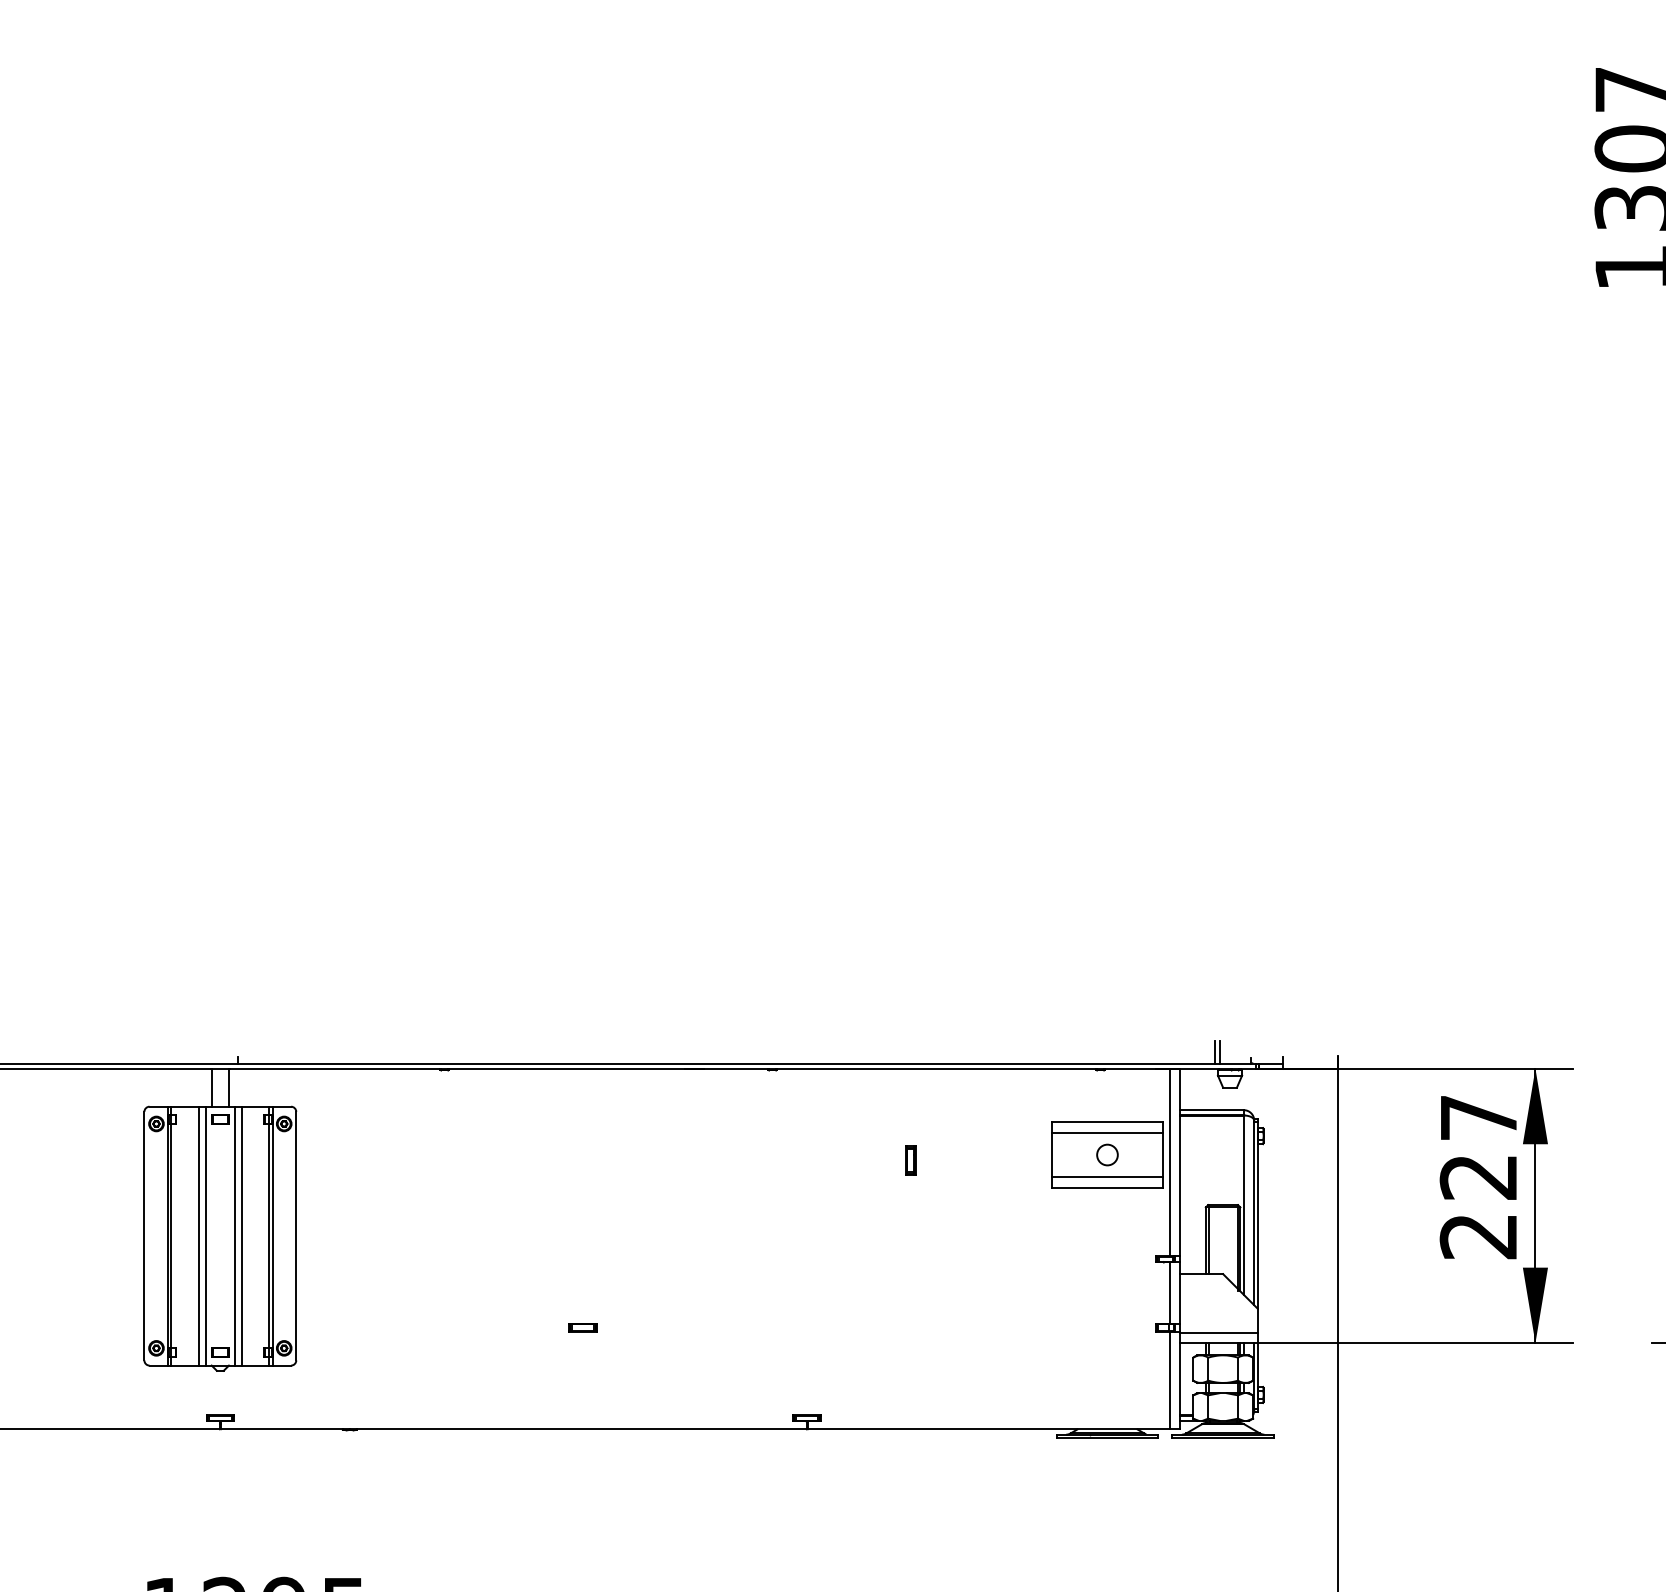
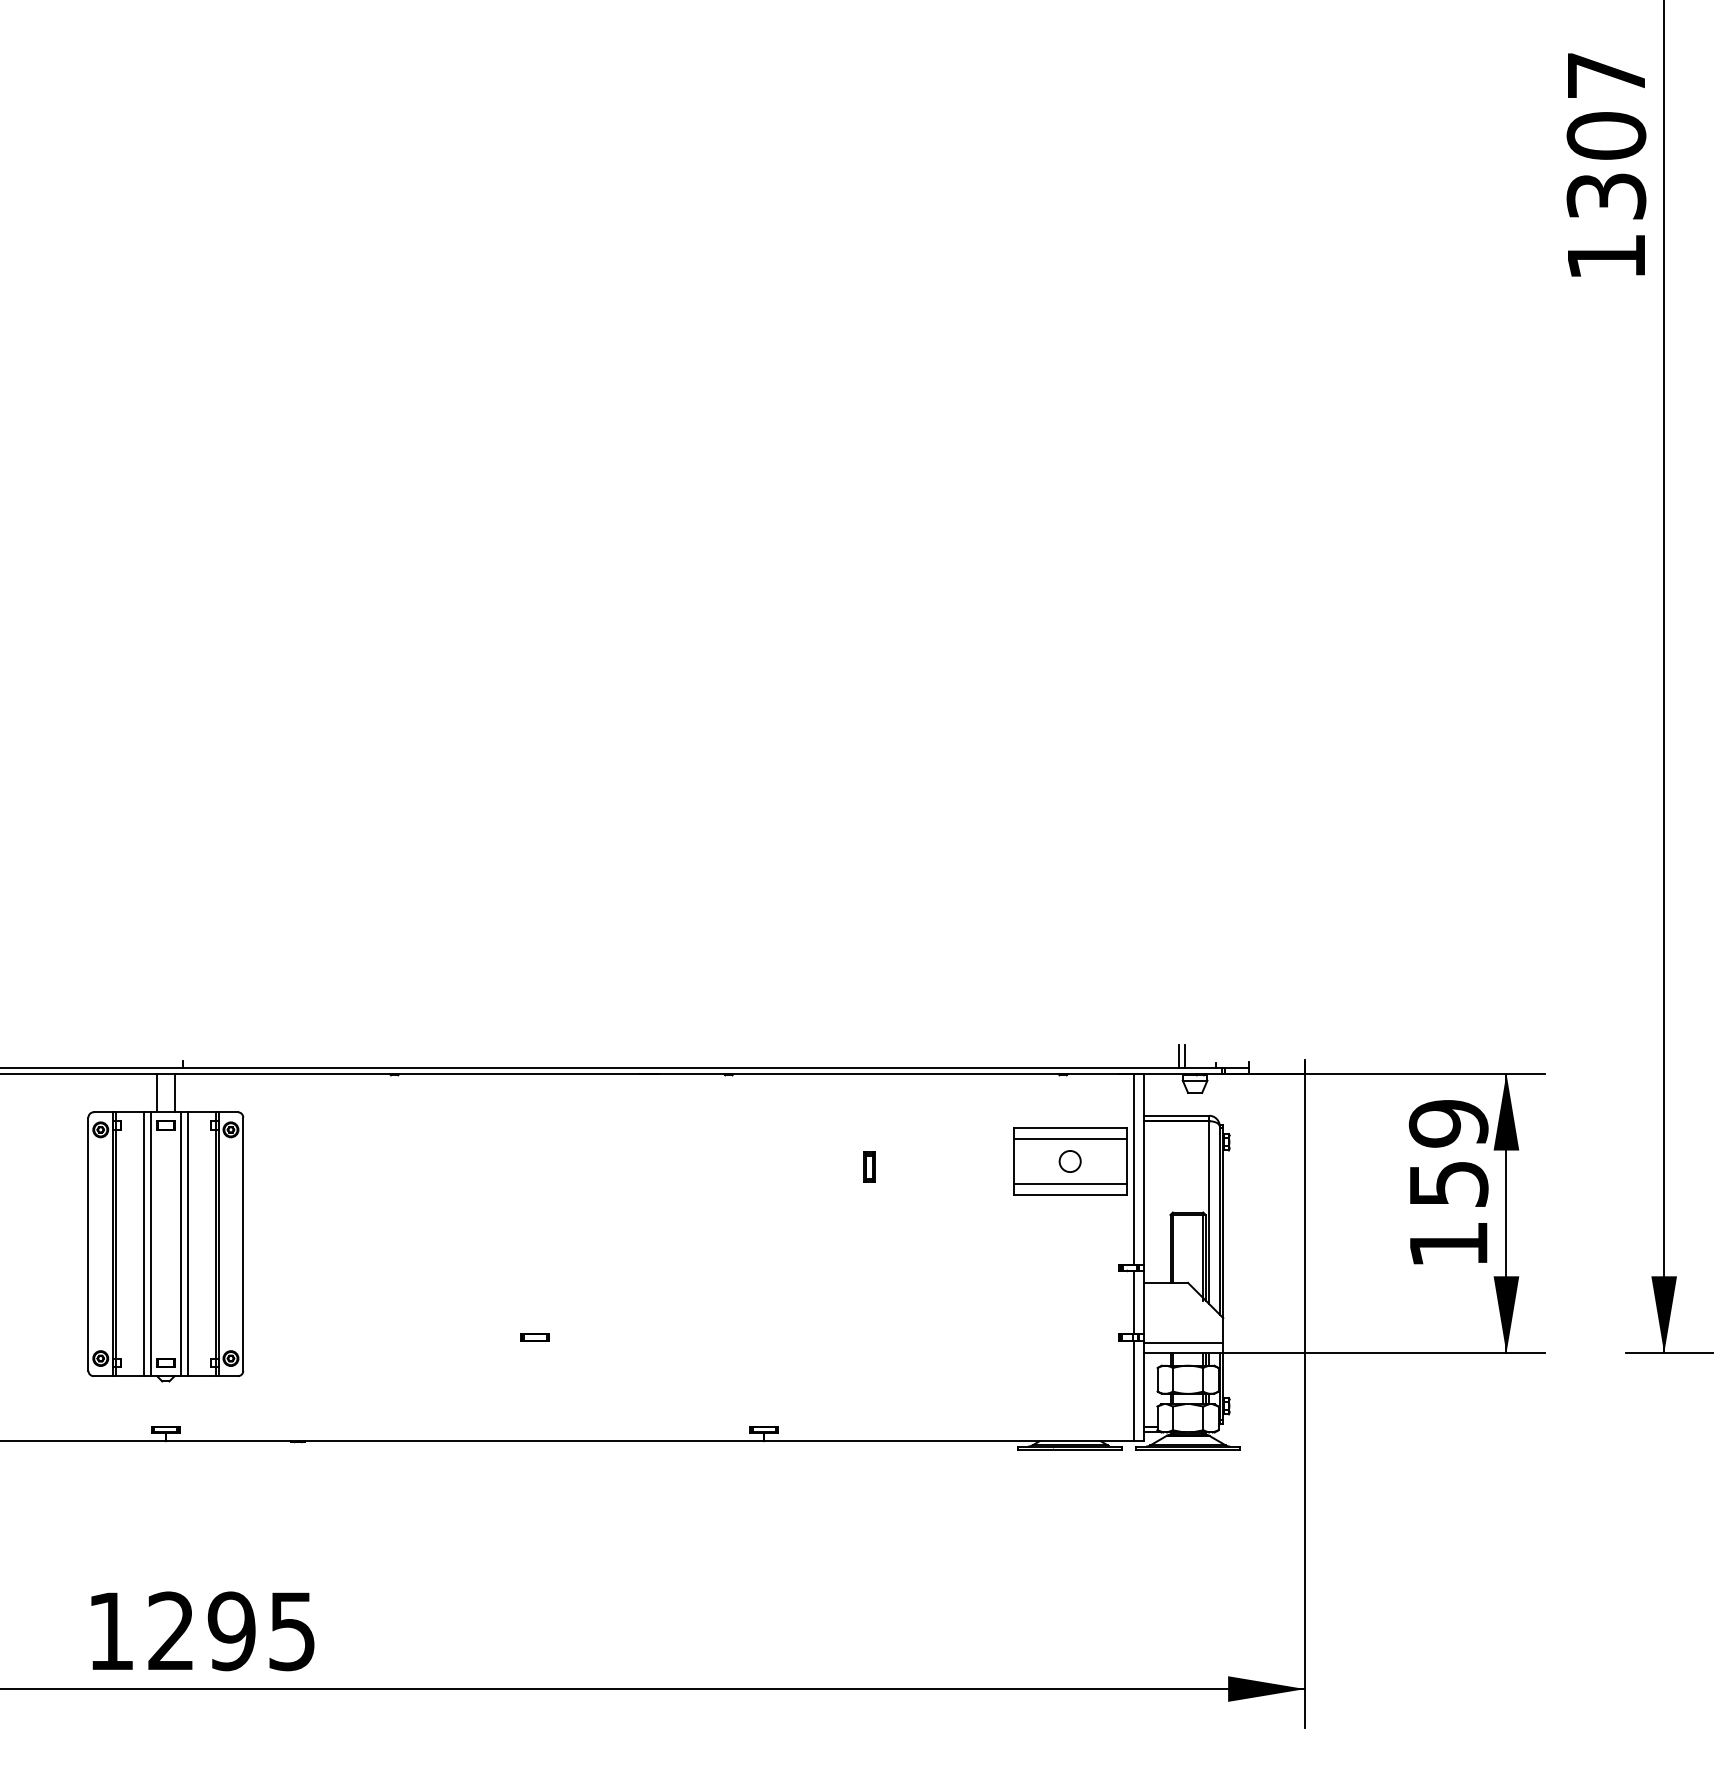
text: (1478, 1176) -> (1448, 1183), 227 -> 159

